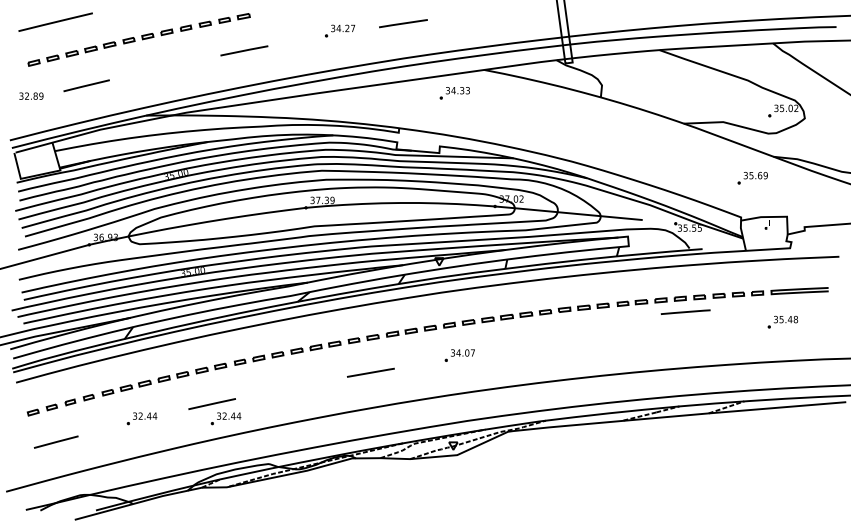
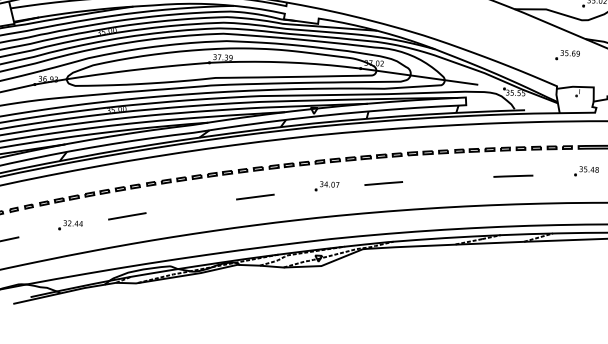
line: (685, 311) -> (513, 175), moved
line: (530, 348) -> (383, 183), added
part: (225, 418) -> (137, 228), removed

